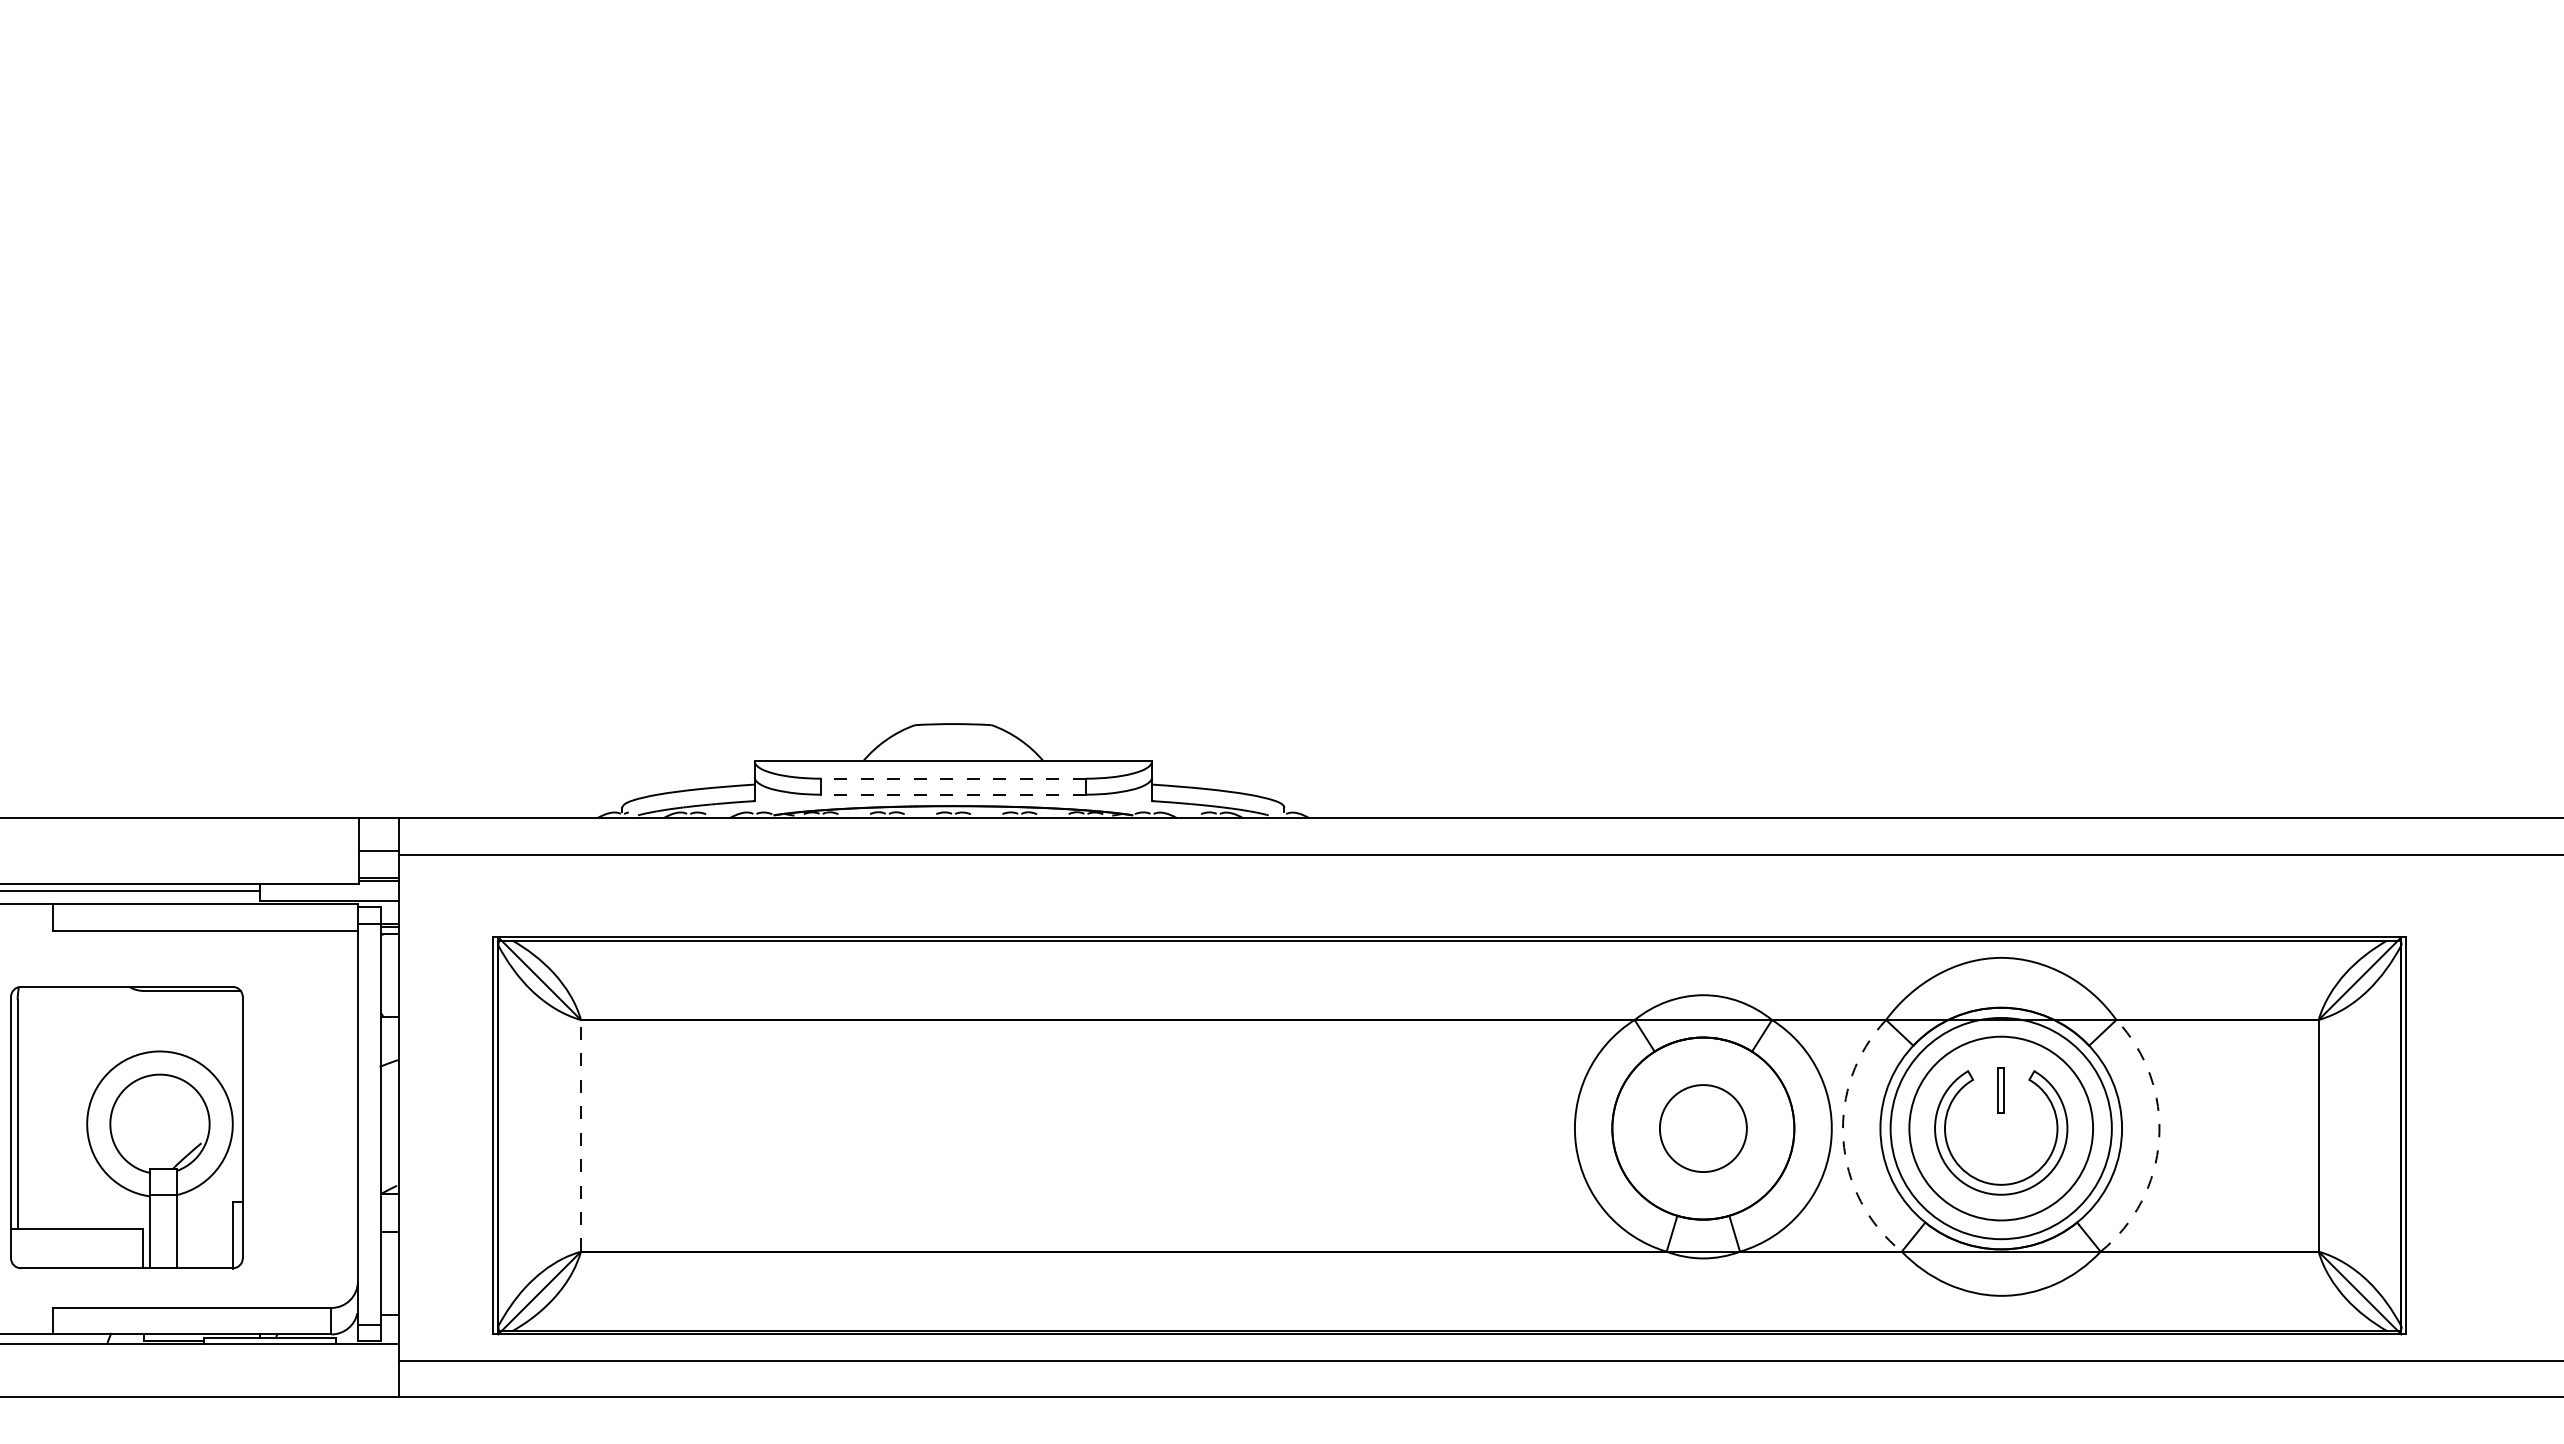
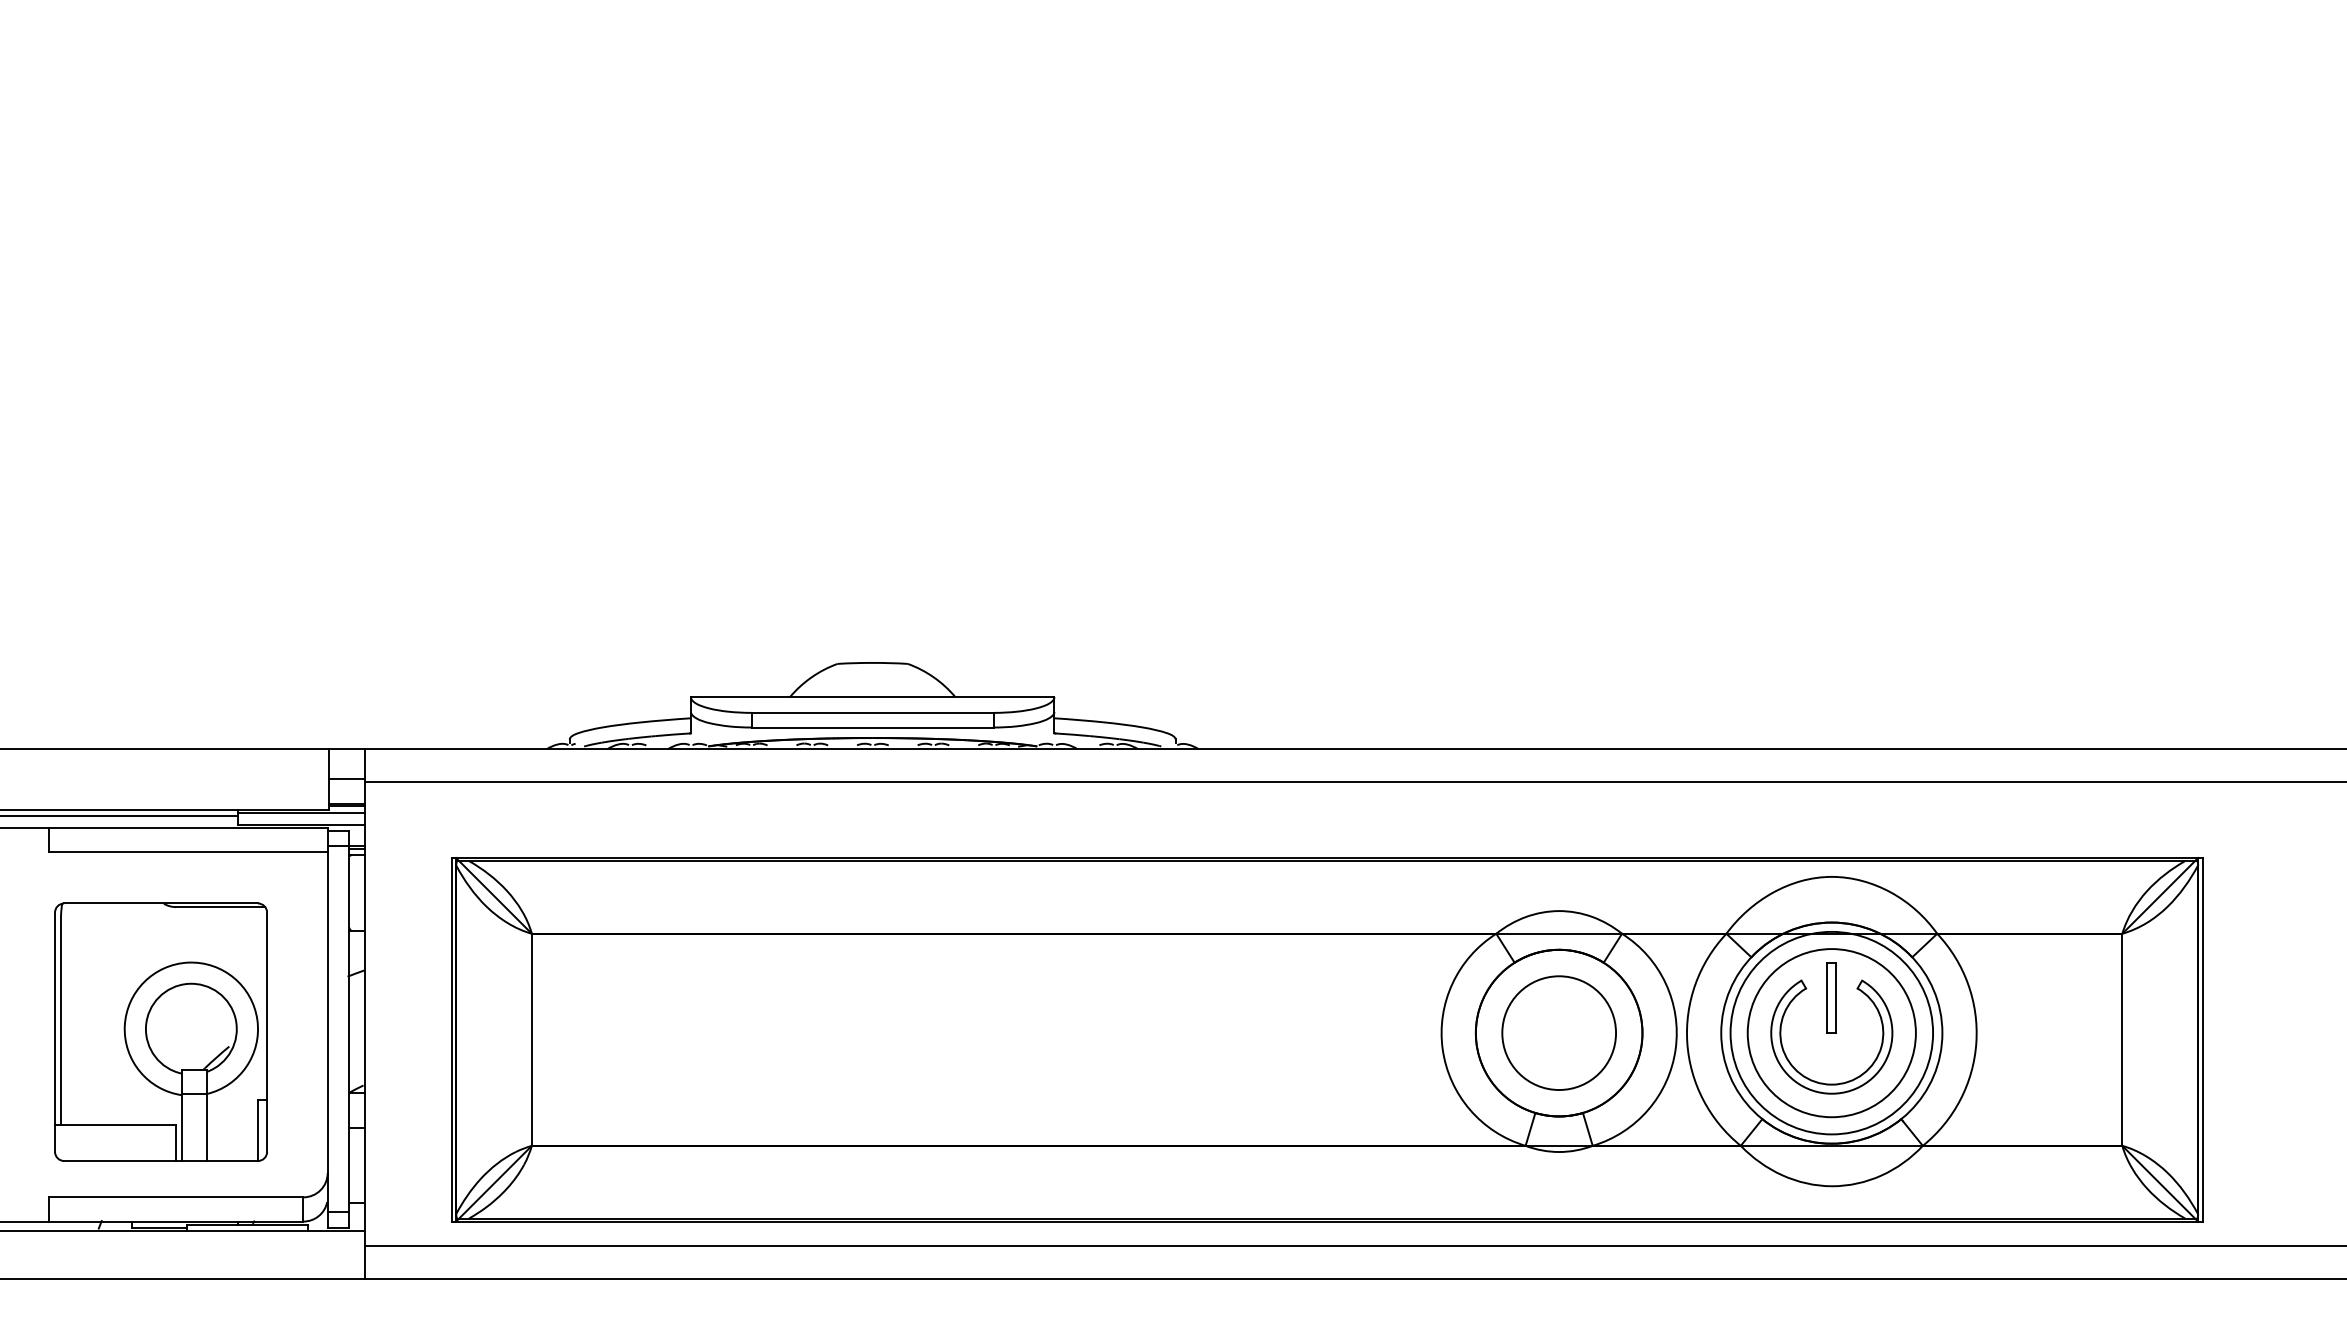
line: (952, 778) -> (871, 712), dashed -> solid
line: (952, 794) -> (871, 727), dashed -> solid
line: (329, 888) -> (301, 813), added
part: (2000, 1090) -> (1831, 998), size x1.67
part: (126, 1127) -> (160, 1032), moved
circle: (1703, 1128) -> (1559, 1033), size x1.43
line: (581, 1135) -> (532, 1039), dashed -> solid
arc: (1843, 1139) -> (1687, 1043), dashed -> solid
arc: (2159, 1139) -> (1976, 1043), dashed -> solid

